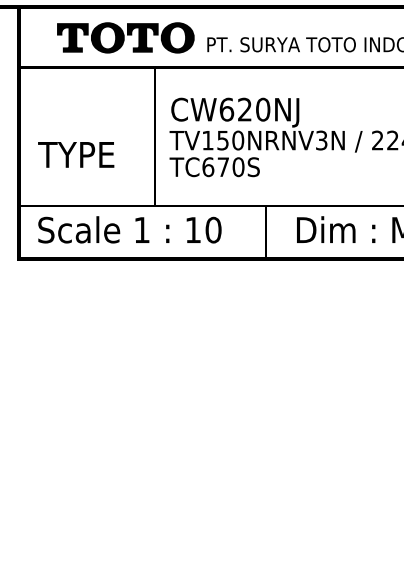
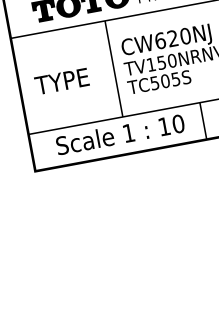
text: (76, 154) -> (62, 81), moved
text: (223, 167) -> (165, 81), TC670S -> TC505S
text: (129, 229) -> (120, 134), moved

